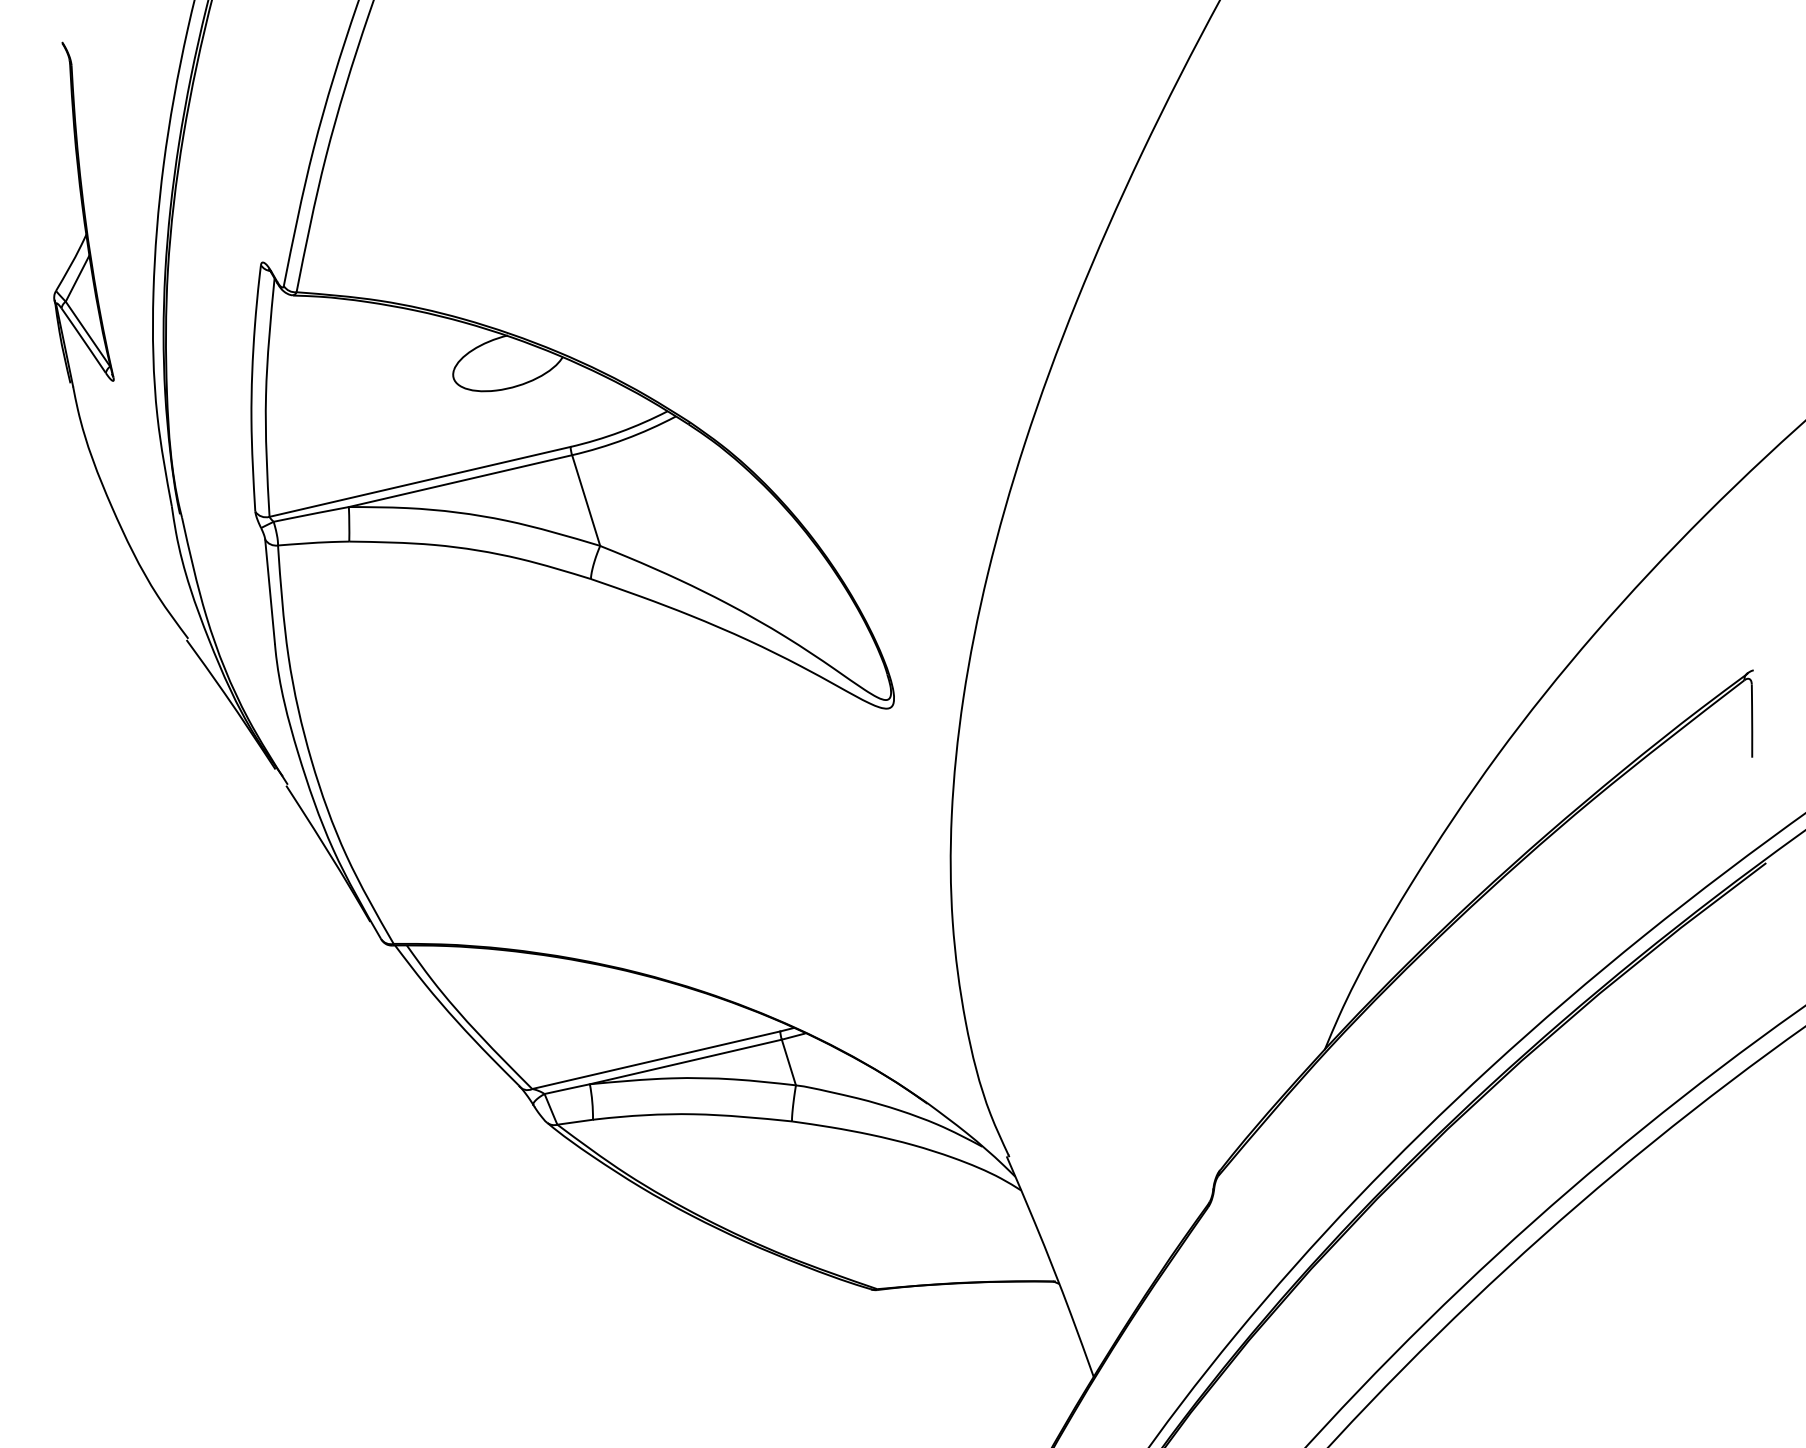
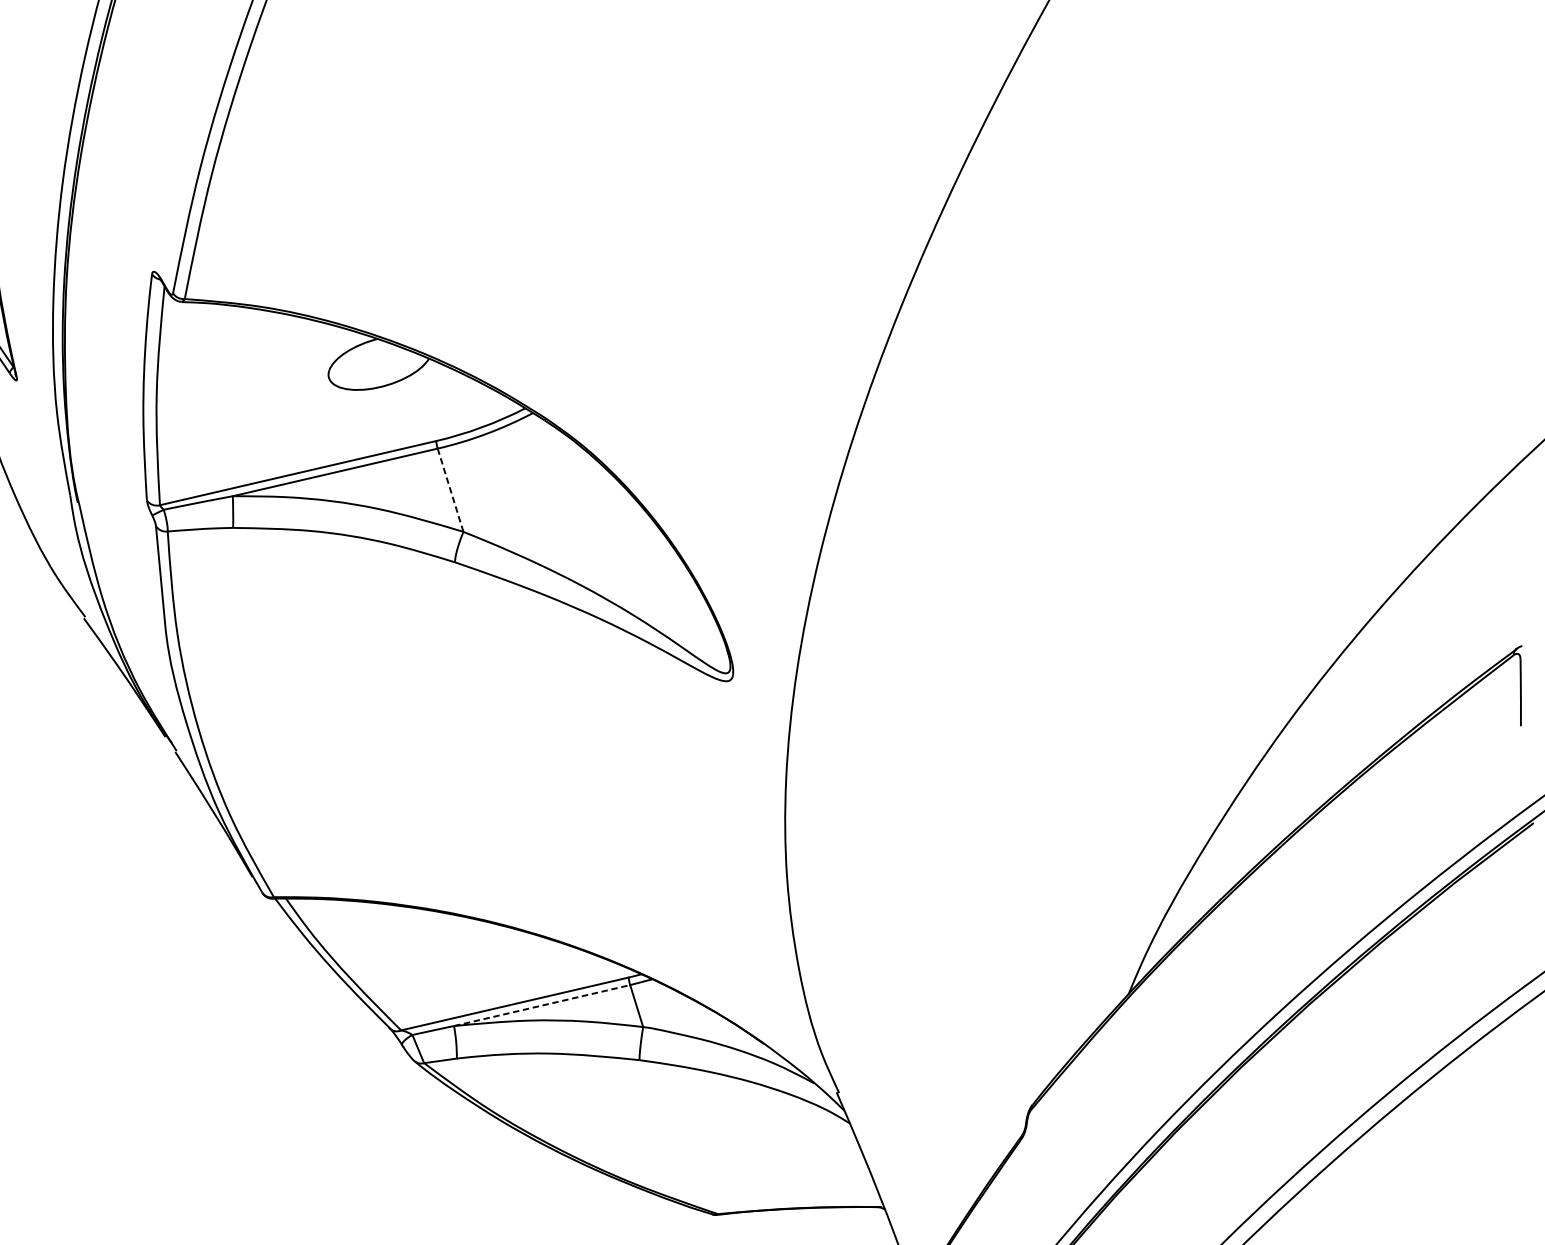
line: (586, 501) -> (450, 491), solid -> dashed
line: (685, 1061) -> (541, 1005), solid -> dashed

